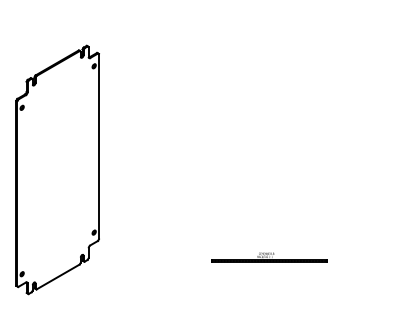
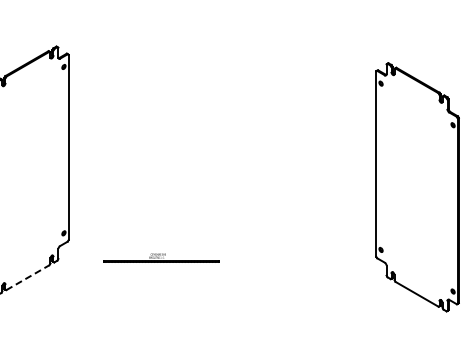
part: (269, 256) -> (161, 257), moved
line: (57, 276) -> (27, 277), solid -> dashed

